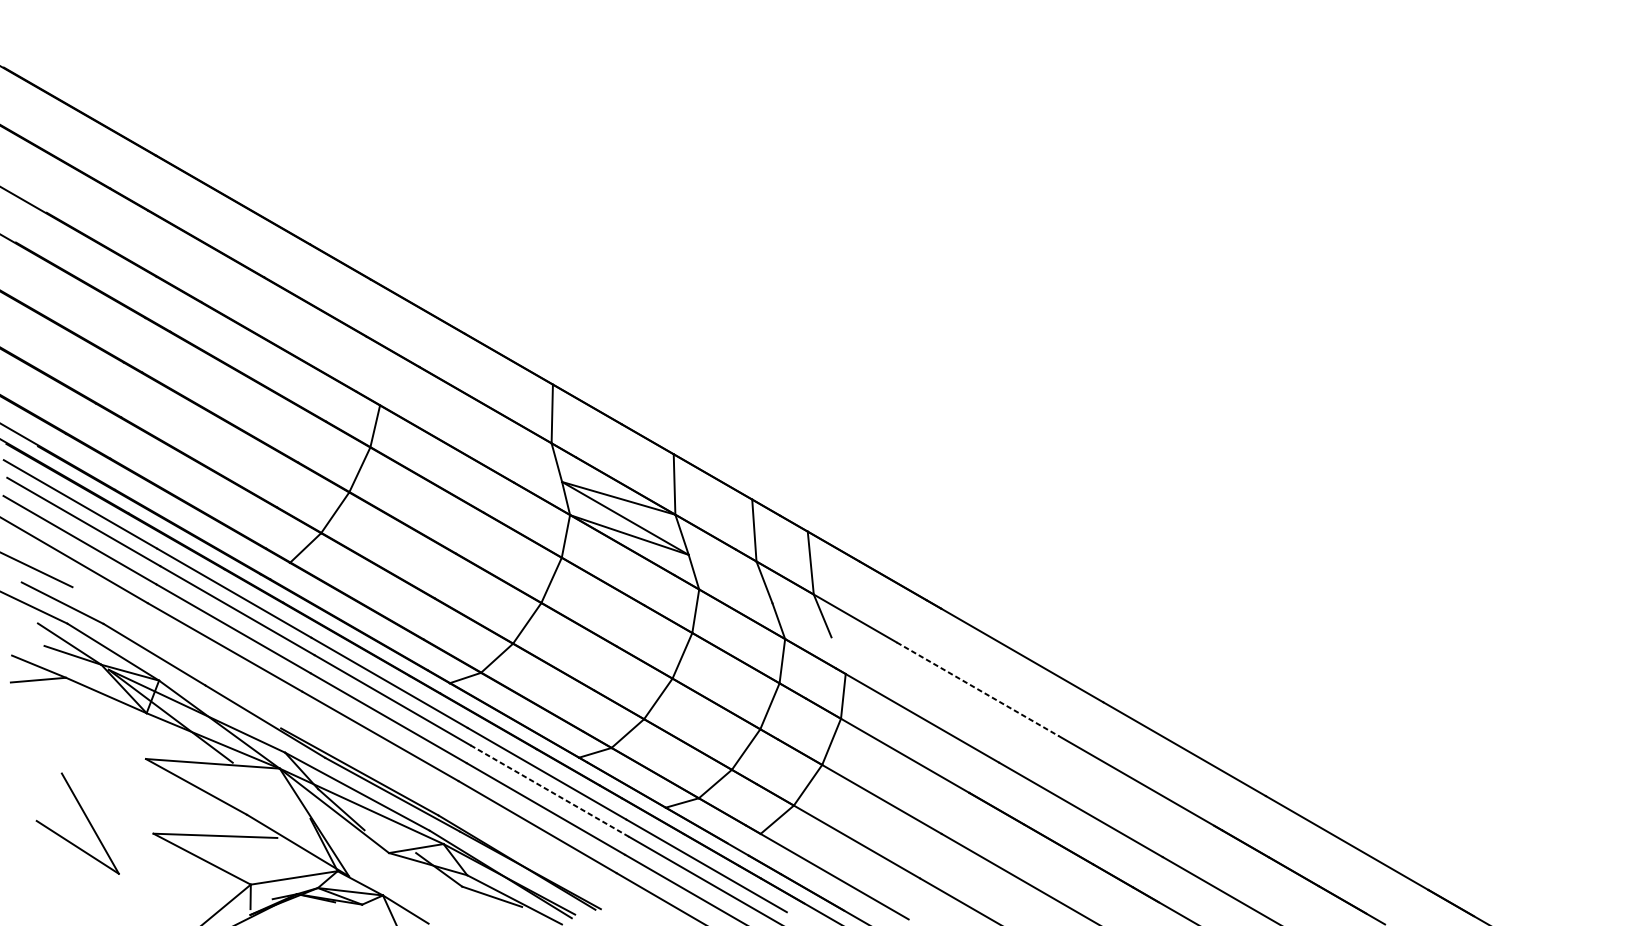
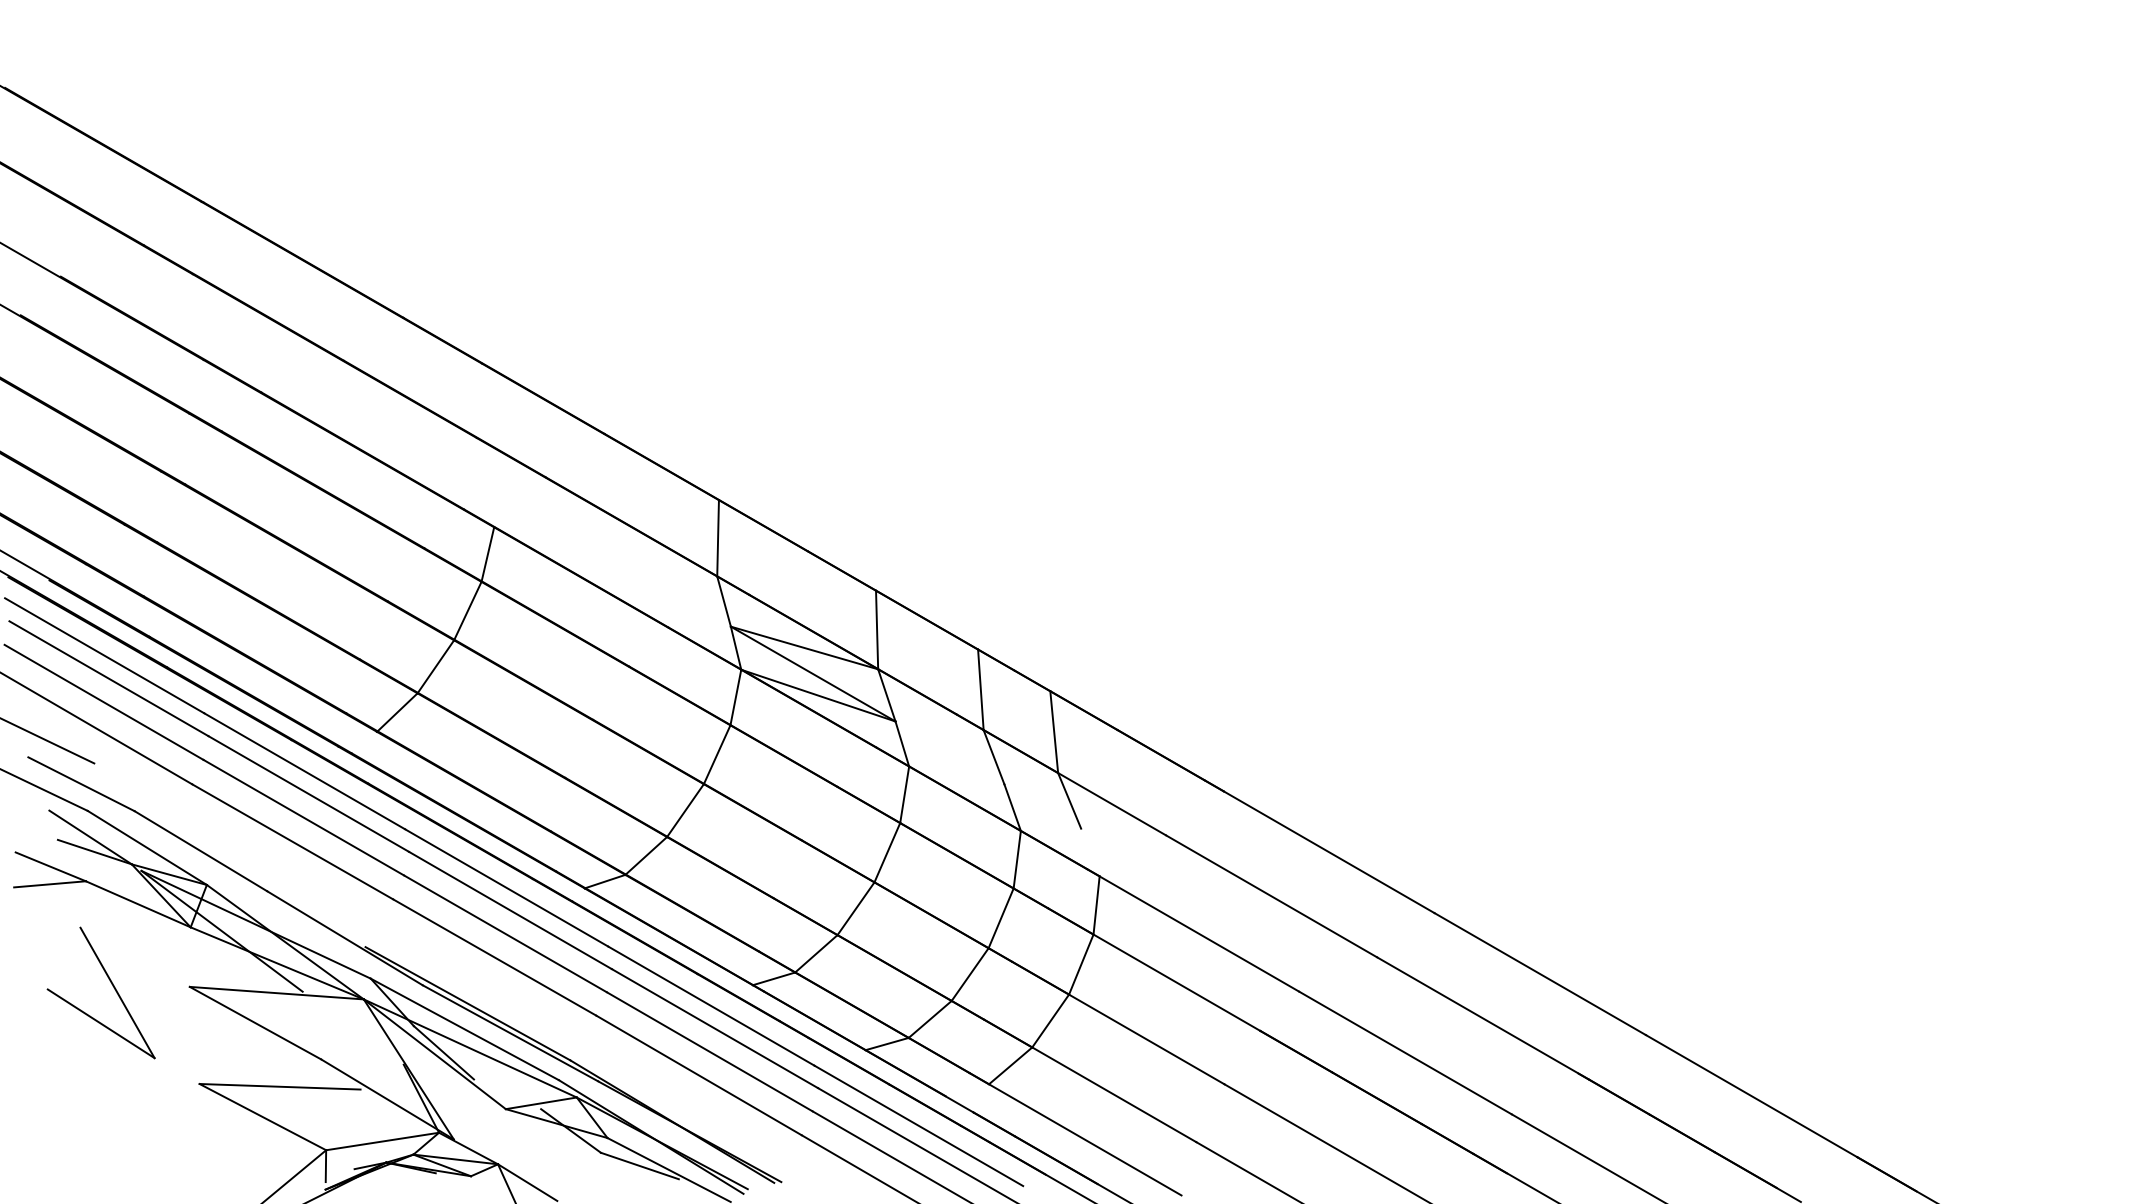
line: (977, 689) -> (1271, 896), dashed -> solid
line: (550, 791) -> (715, 1028), dashed -> solid
part: (86, 818) -> (112, 986), moved

